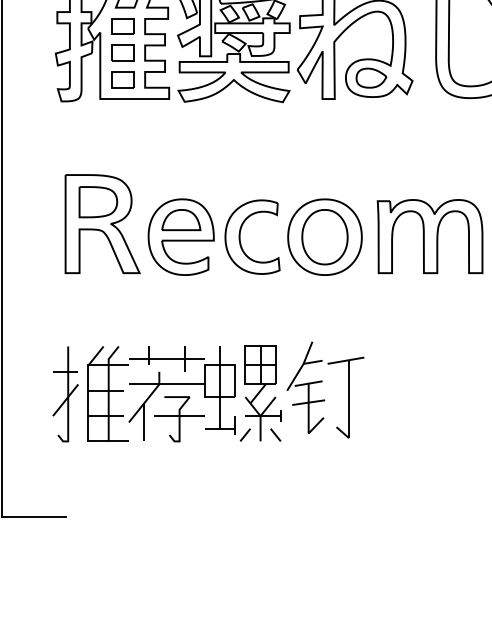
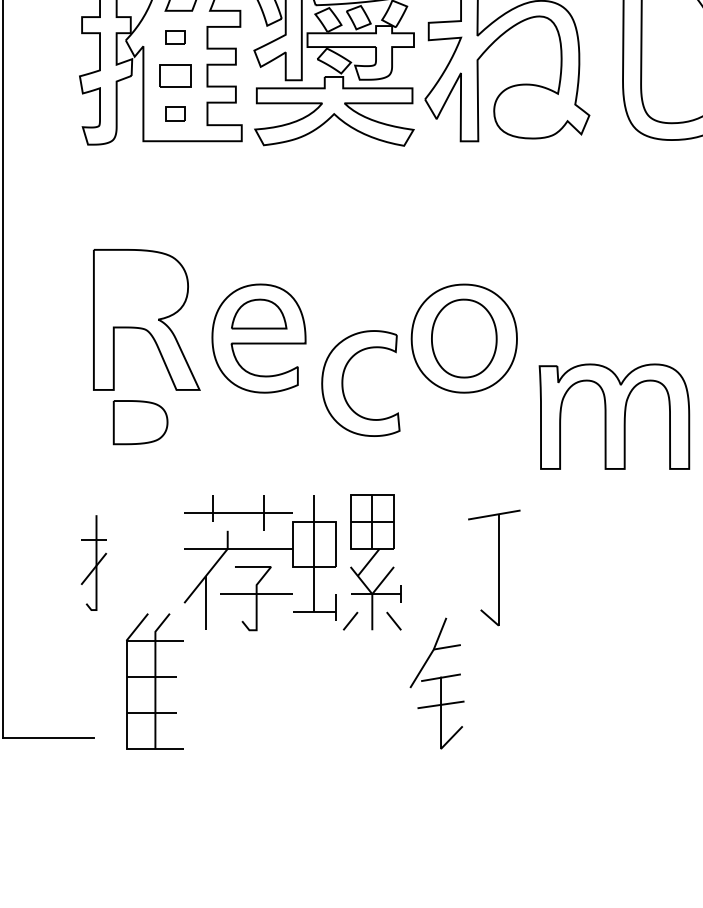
part: (122, 26) -> (175, 37), size x0.6
part: (371, 78) -> (530, 111), removed
part: (122, 79) -> (175, 113), size x0.6
part: (98, 202) -> (140, 422), moved
part: (430, 236) -> (614, 416), moved
part: (240, 237) -> (343, 383), moved
part: (305, 387) -> (436, 683), moved
part: (65, 393) -> (93, 562), size x0.7
part: (108, 393) -> (154, 681), moved

